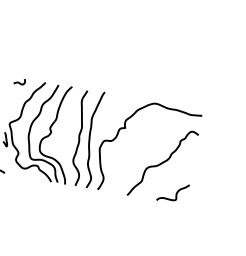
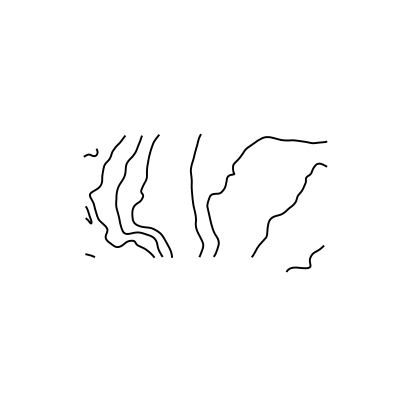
curve: (18, 81) -> (89, 153), moved
curve: (80, 137) -> (180, 196), removed
curve: (175, 194) -> (308, 260), moved

